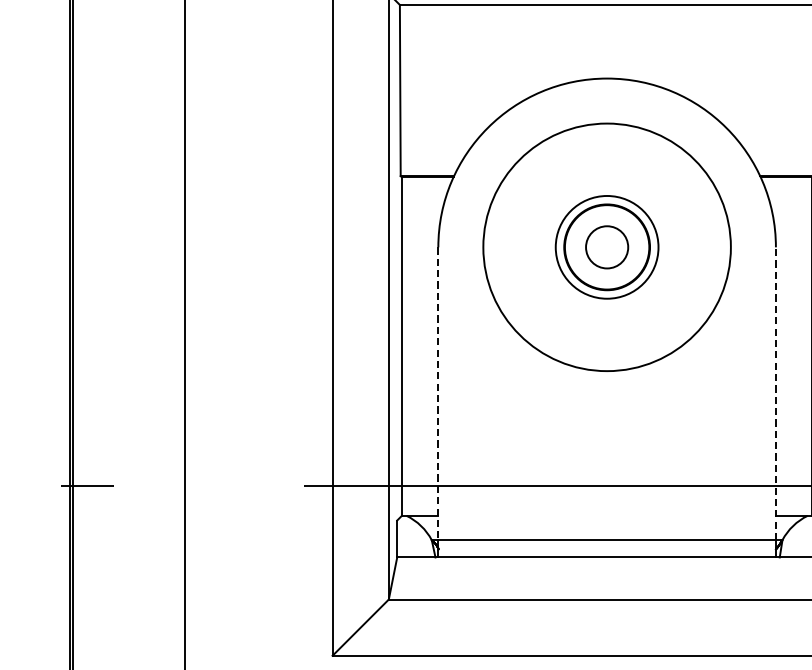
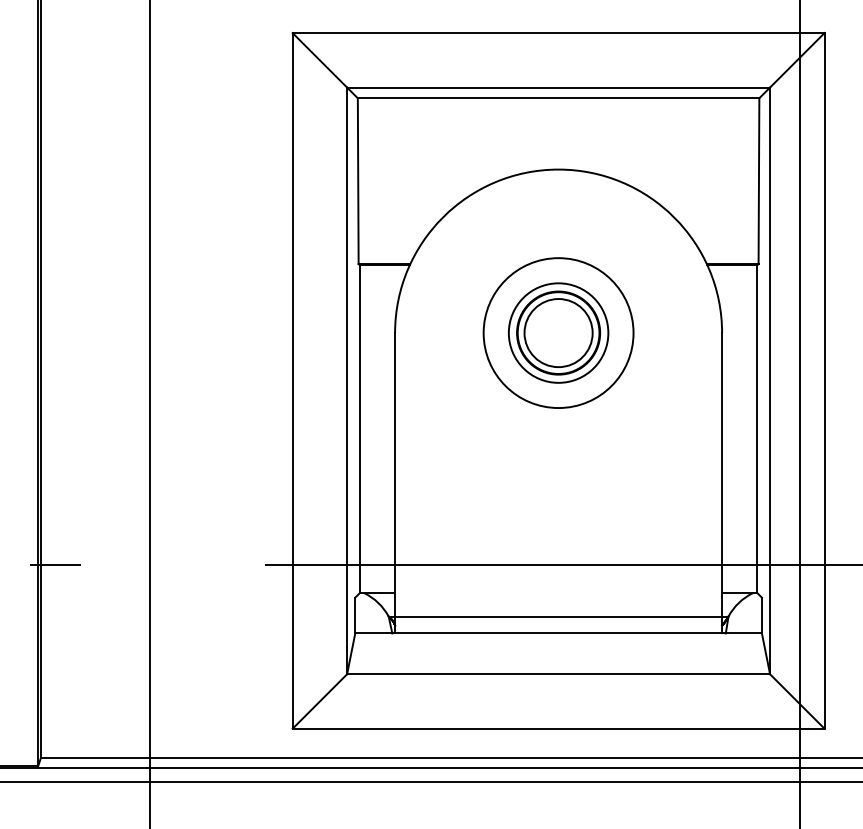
circle: (607, 247) -> (558, 333), size x0.62
circle: (607, 247) -> (558, 333), size x1.67
line: (438, 393) -> (395, 474), dashed -> solid
line: (776, 393) -> (722, 474), dashed -> solid

